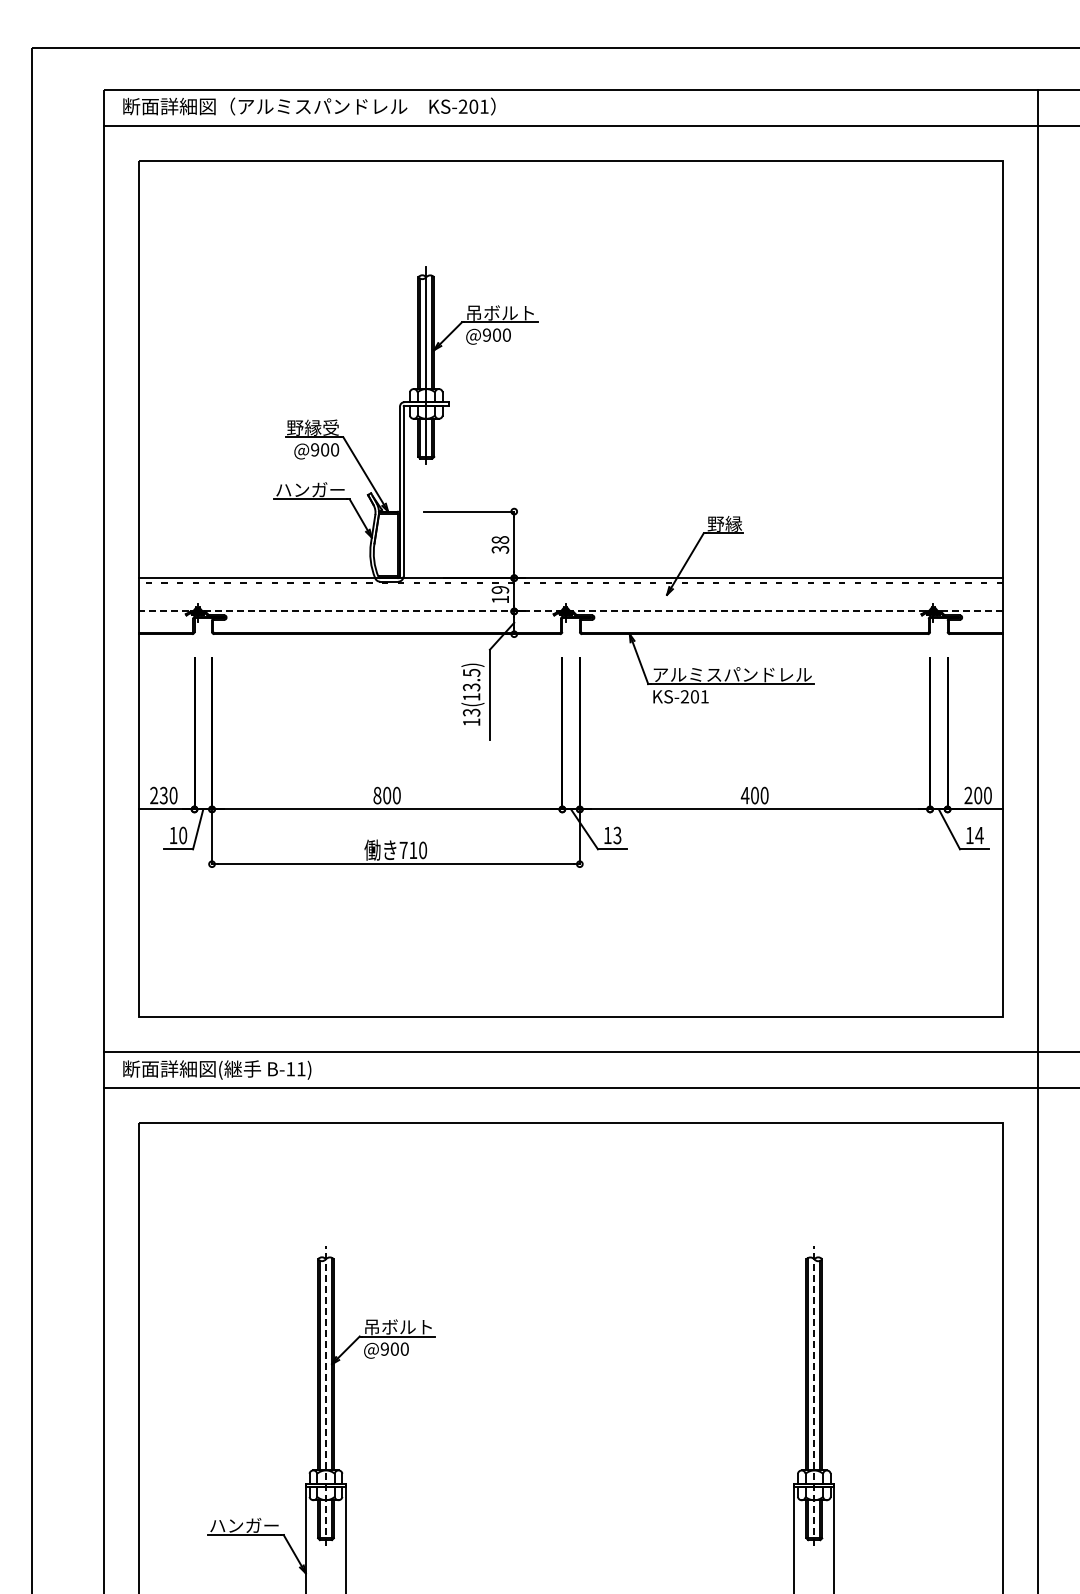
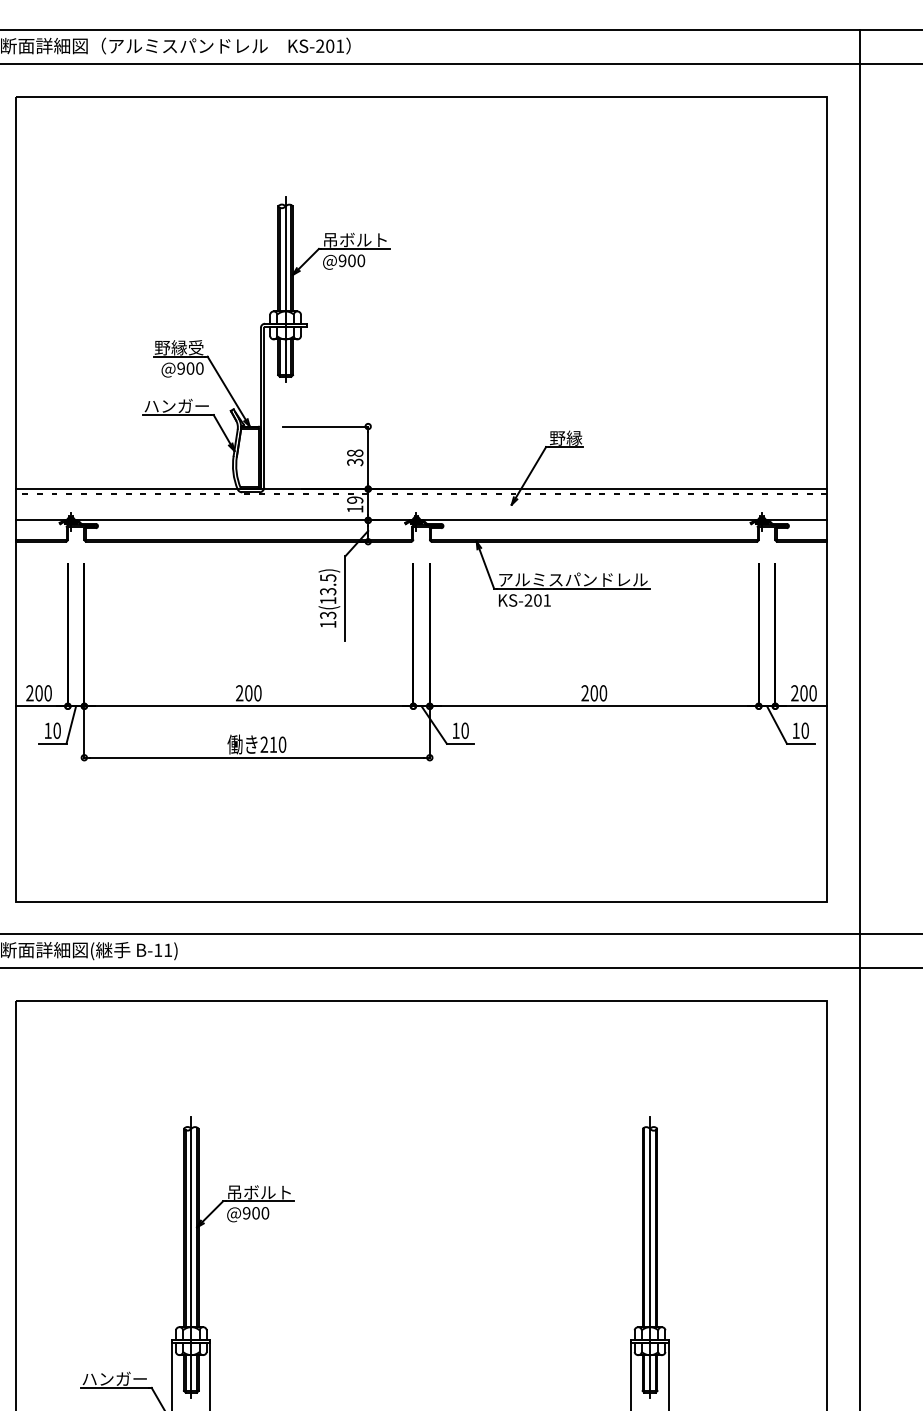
line: (570, 611) -> (421, 520), dashed -> solid
text: (163, 795) -> (38, 693), 230 -> 200
text: (377, 795) -> (239, 693), 800 -> 200
text: (744, 795) -> (584, 693), 400 -> 200
text: (617, 835) -> (465, 730), 13 -> 10
text: (979, 835) -> (805, 730), 14 -> 10
text: (403, 849) -> (264, 743), 710 -> 210
line: (325, 1396) -> (190, 1257), dashed -> solid
line: (814, 1396) -> (650, 1257), dashed -> solid

